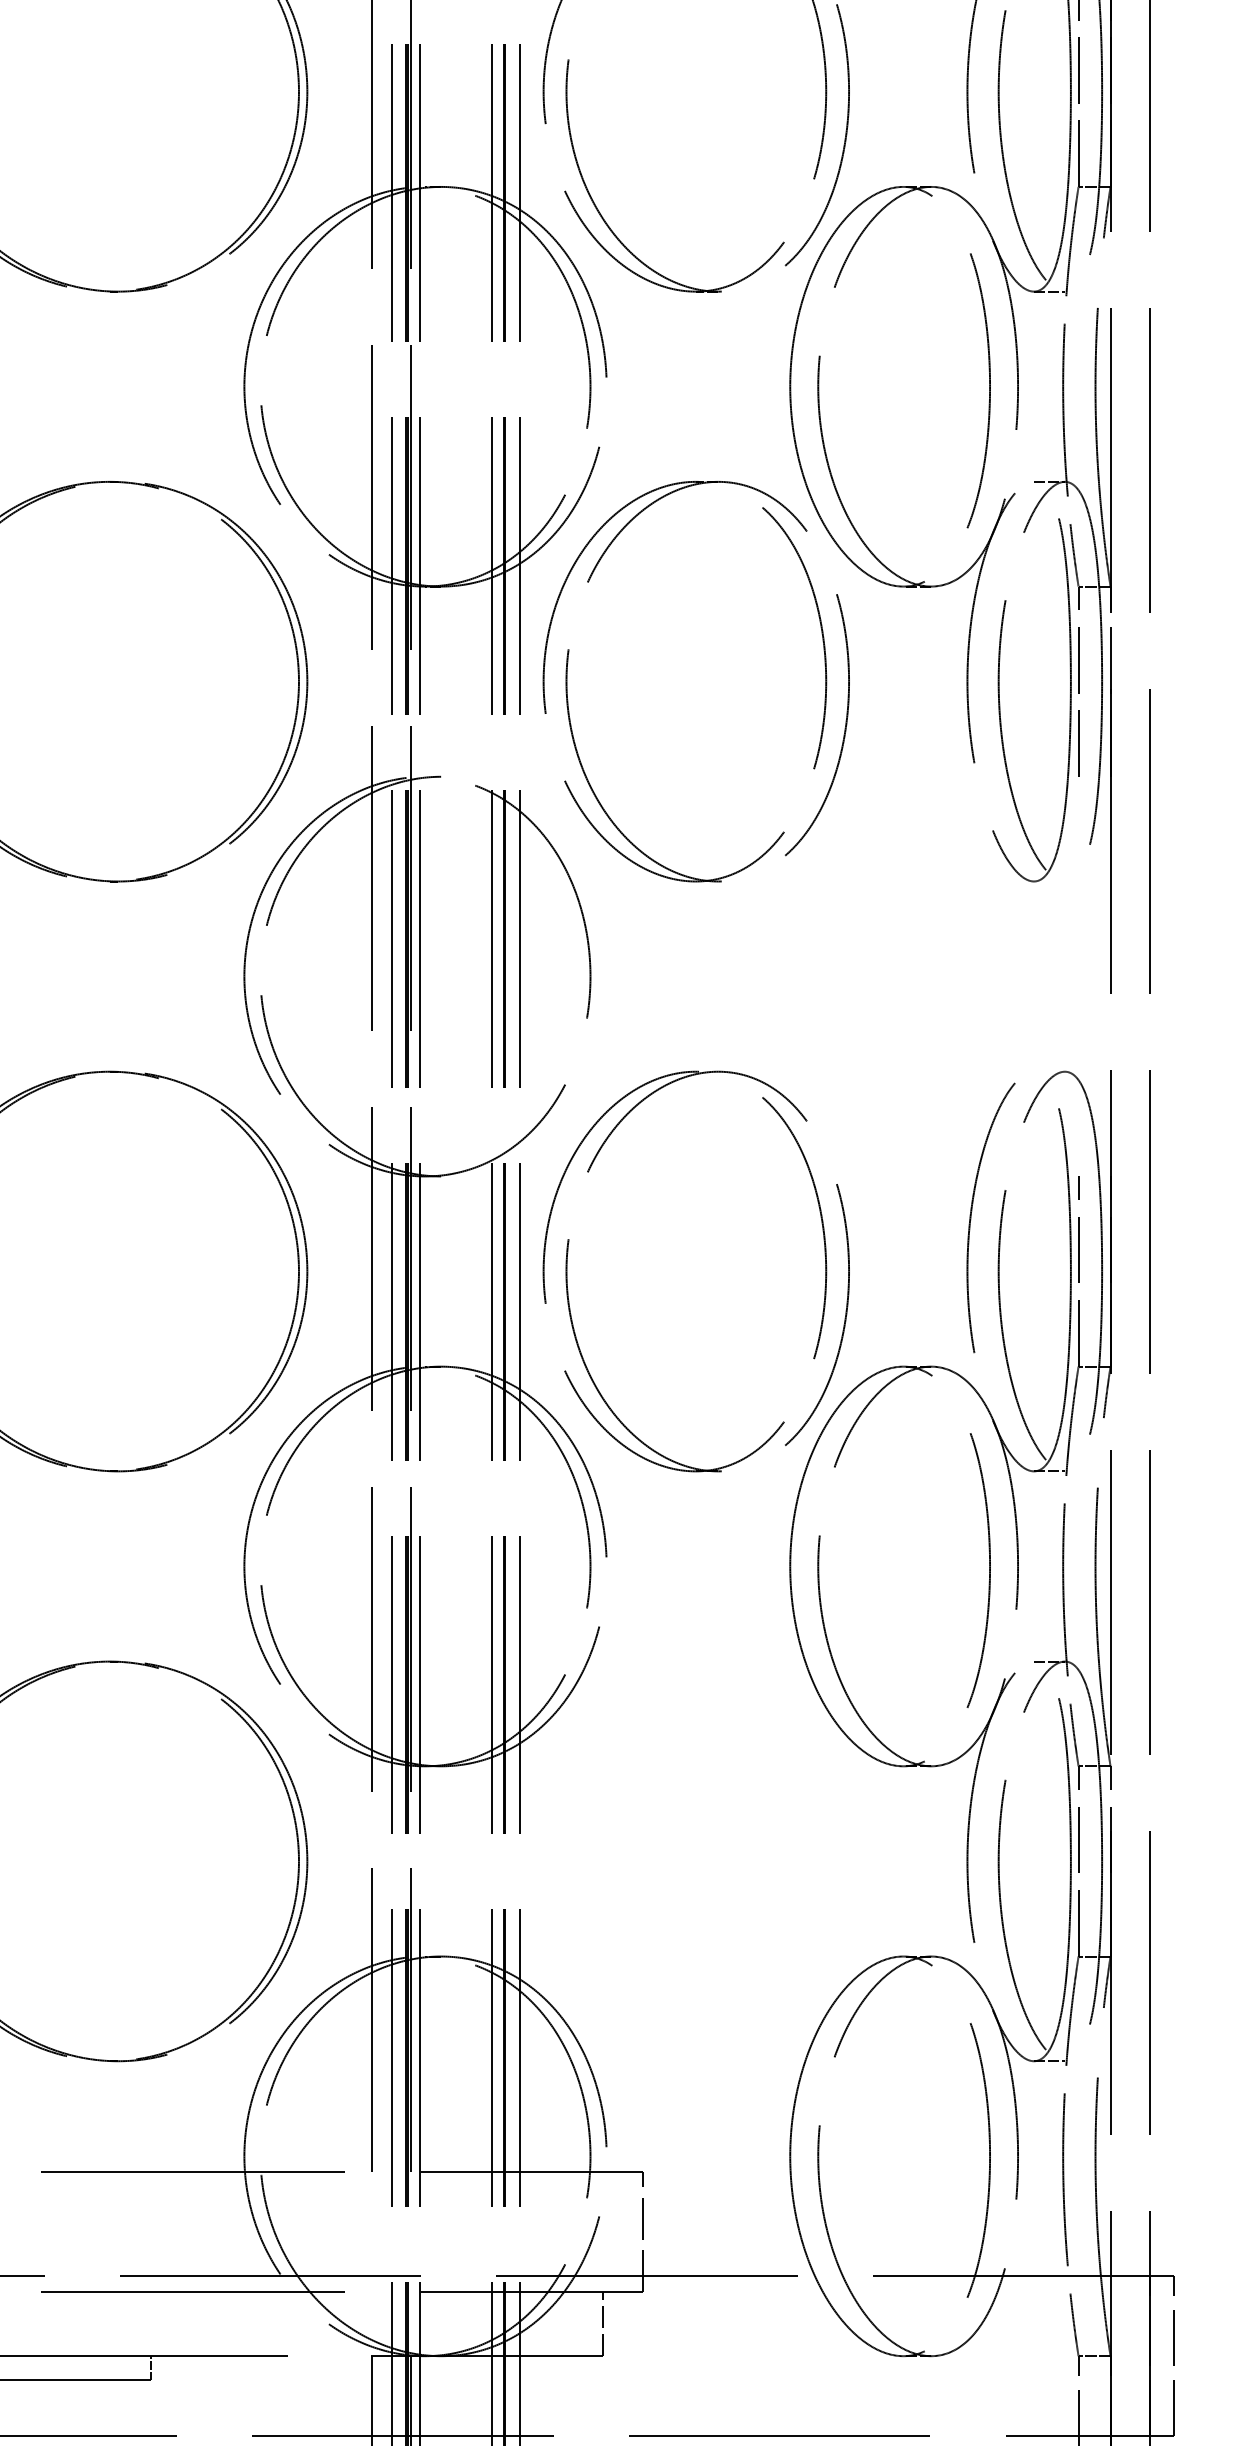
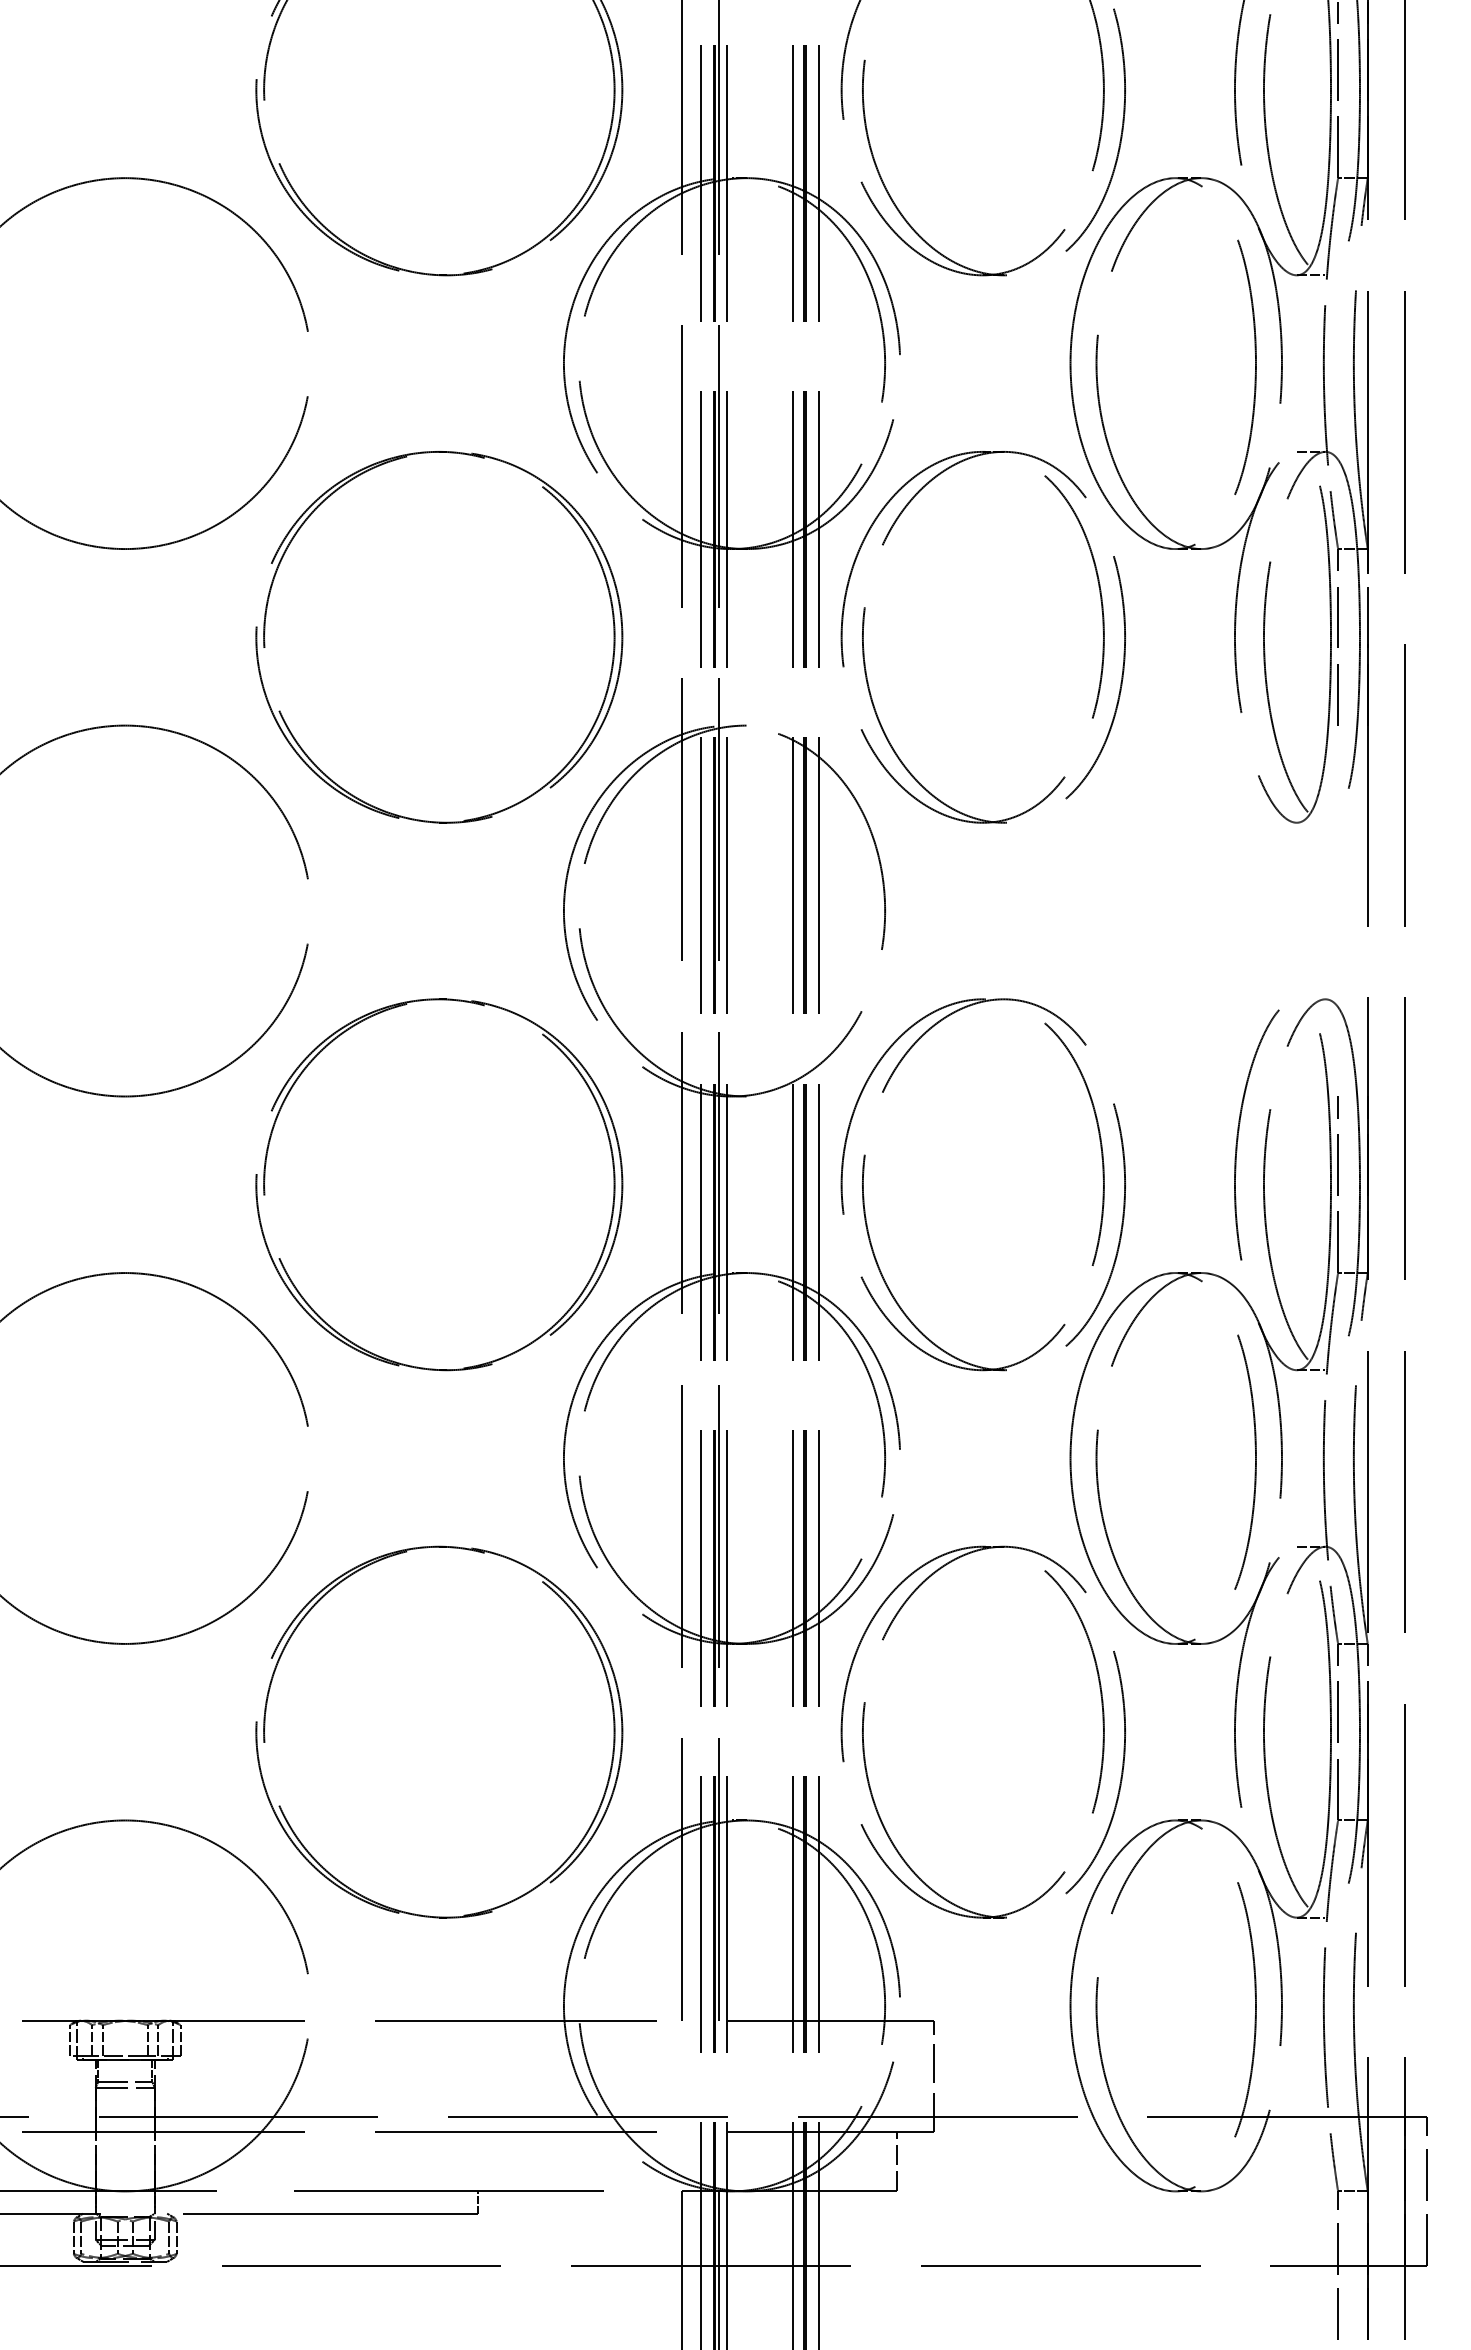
part: (568, 1848) -> (864, 1720), added

